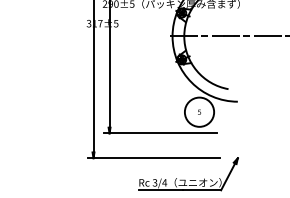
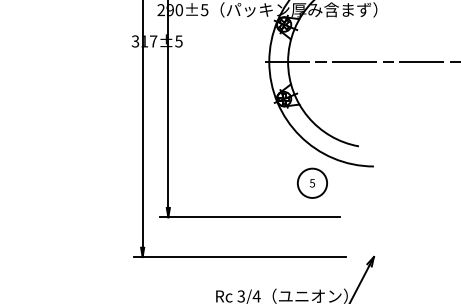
circle: (199, 112) -> (312, 183), size x0.62

